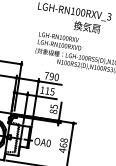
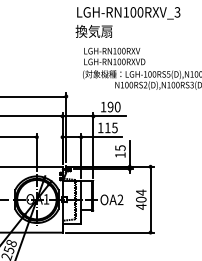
text: (86, 27) -> (93, 31), moved
text: (46, 75) -> (103, 106), 790 -> 190
text: (53, 111) -> (120, 155), 85 -> 15
text: (64, 142) -> (141, 195), 468 -> 404
text: (48, 143) -> (120, 199), OA0 -> OA2

